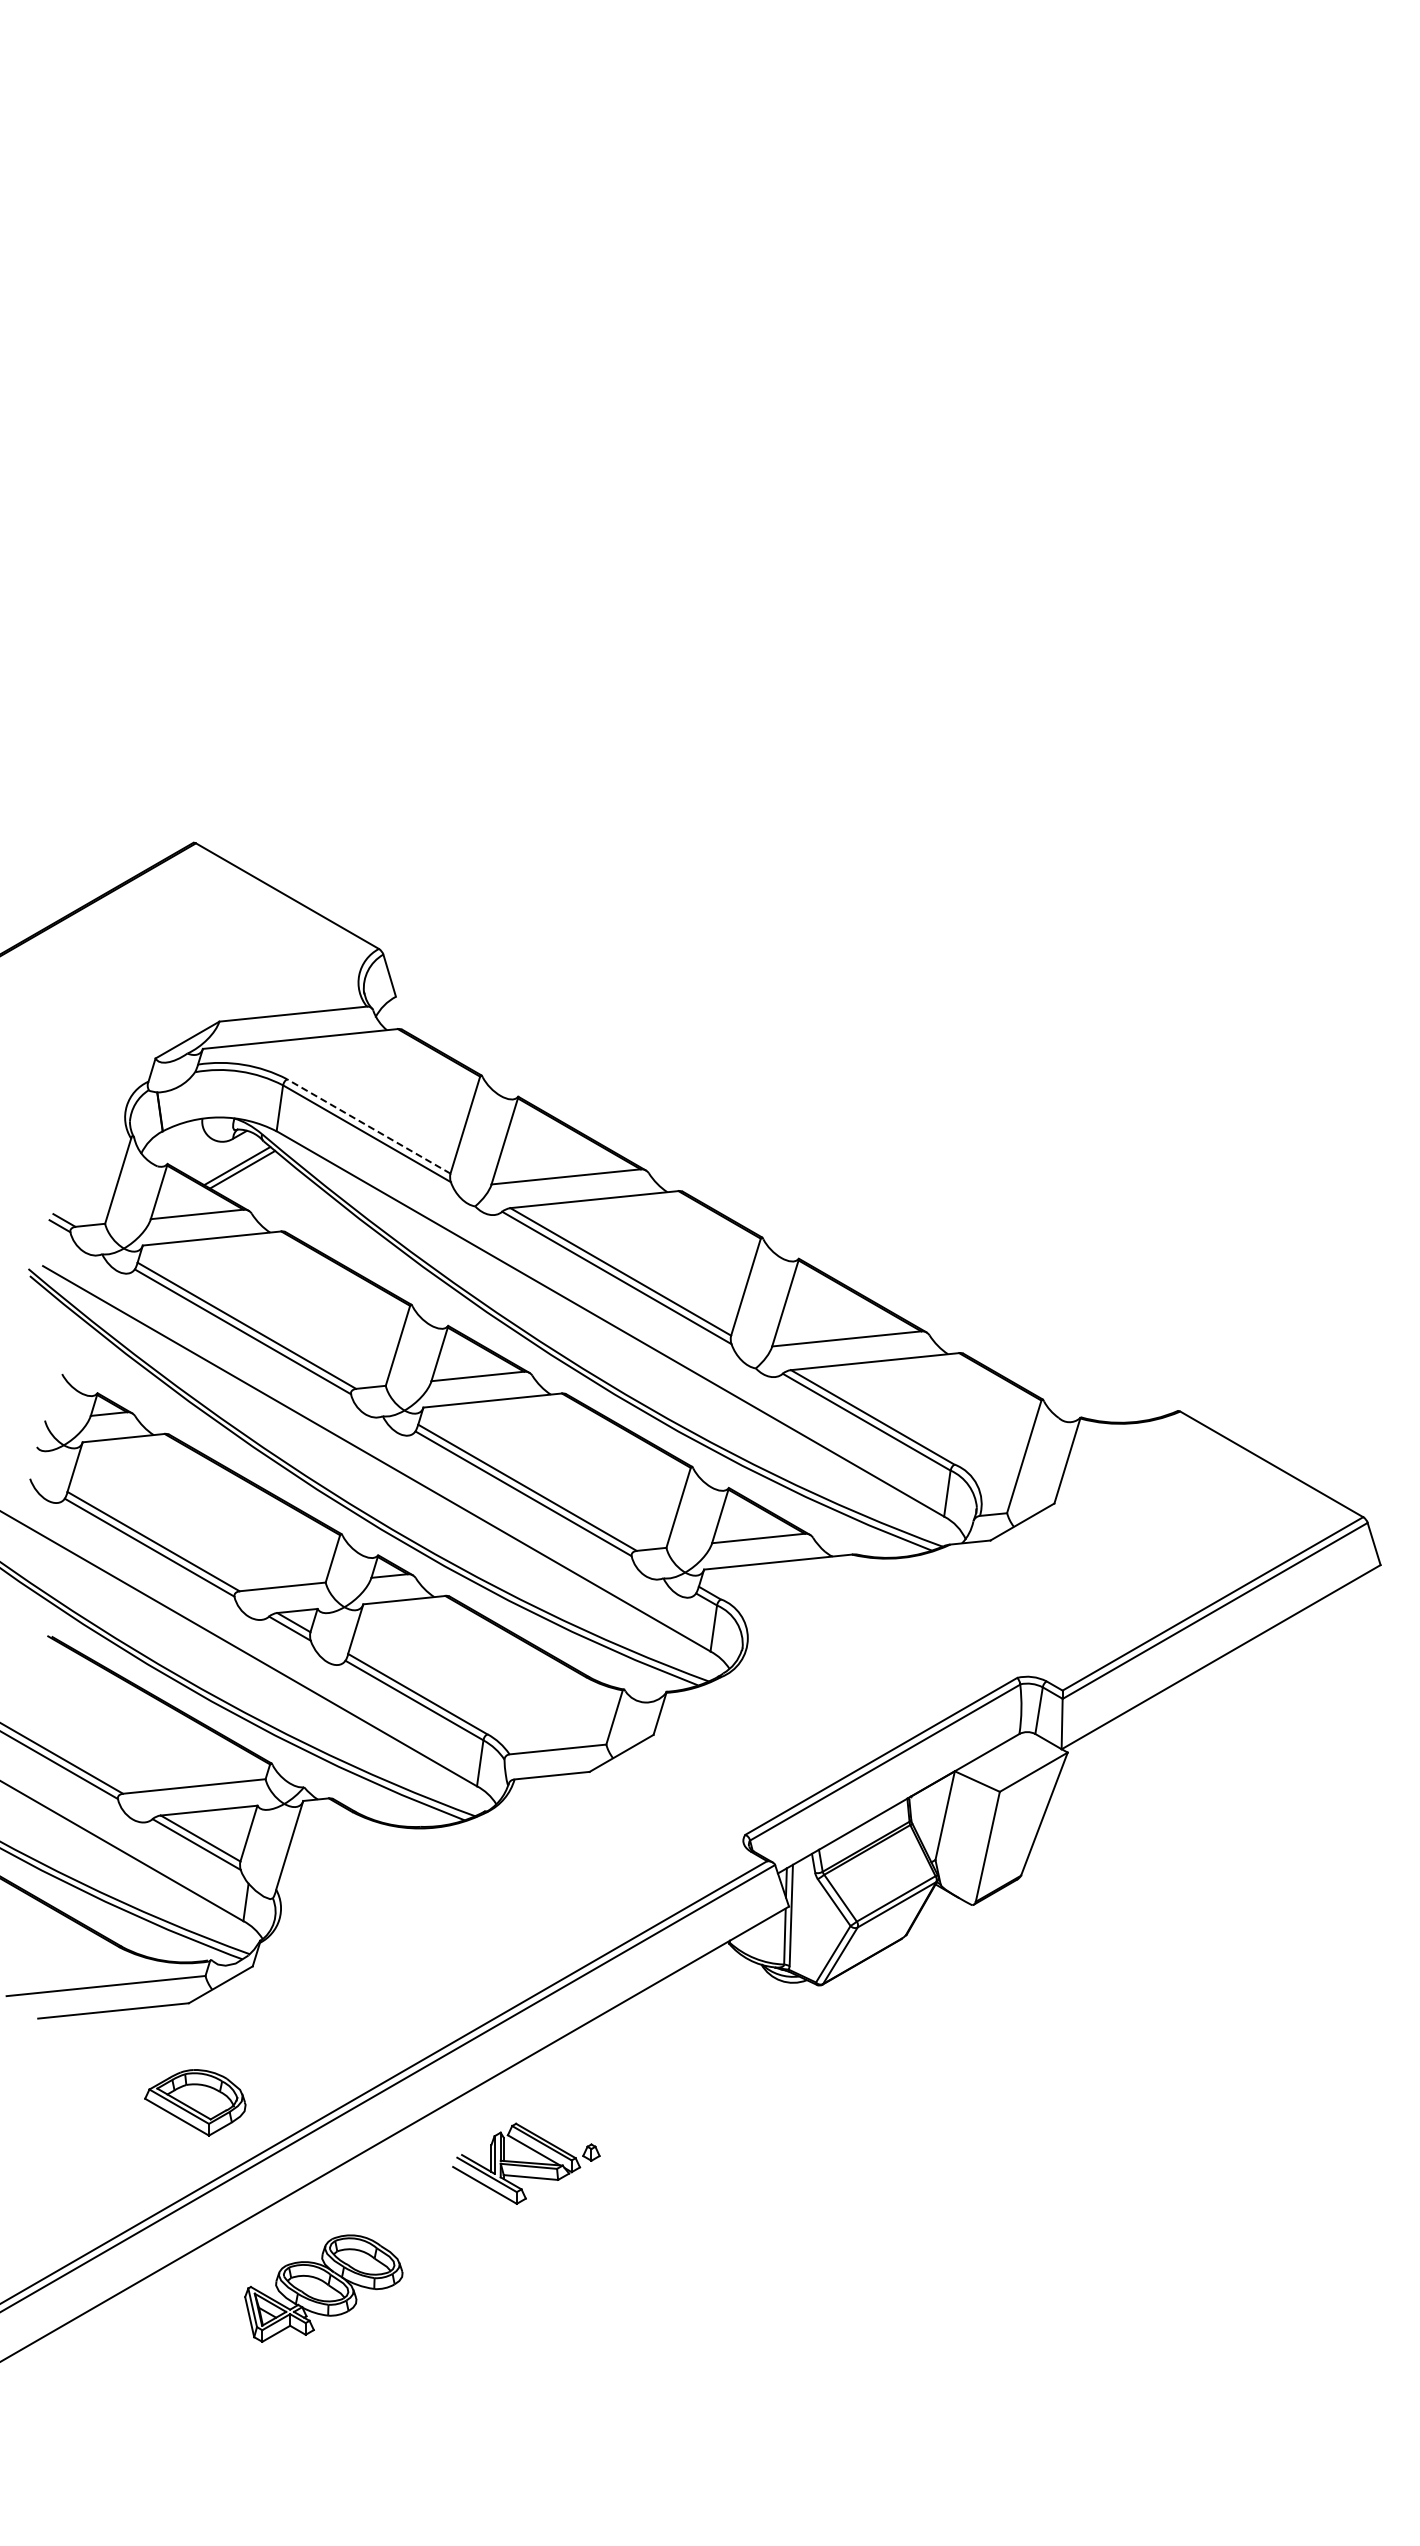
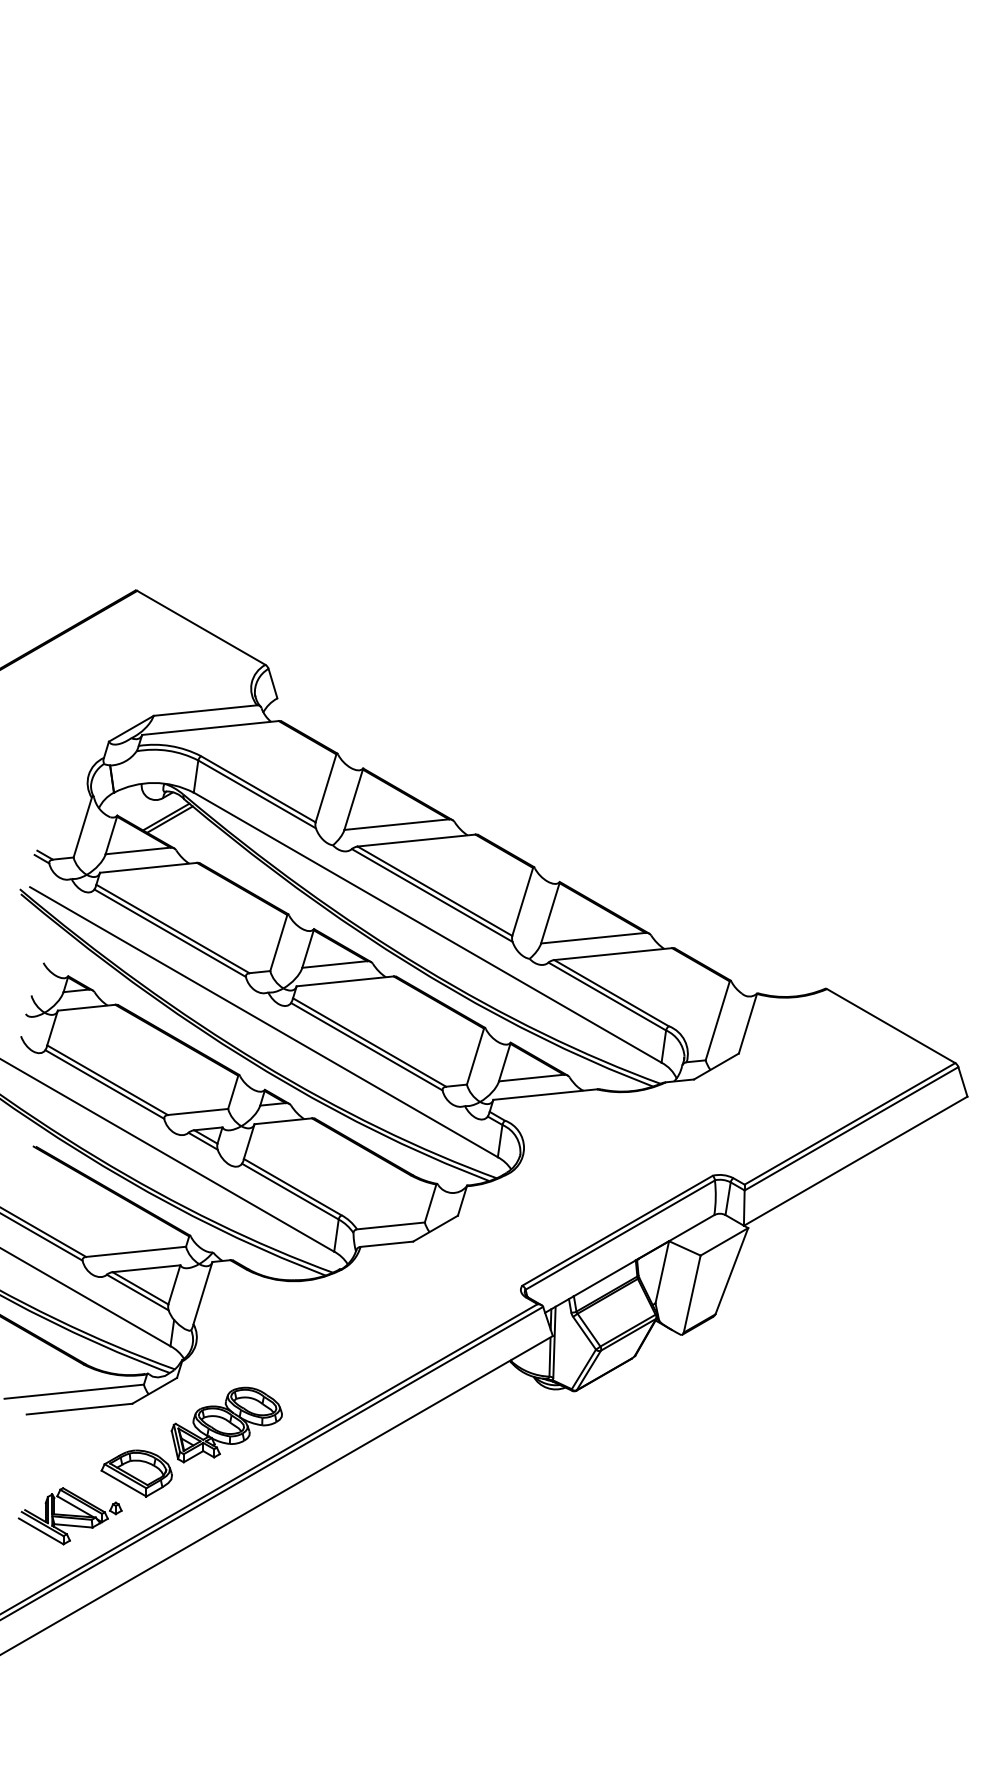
line: (368, 1126) -> (258, 789), dashed -> solid
part: (526, 2163) -> (70, 1516), moved
part: (323, 2288) -> (226, 1424), moved

